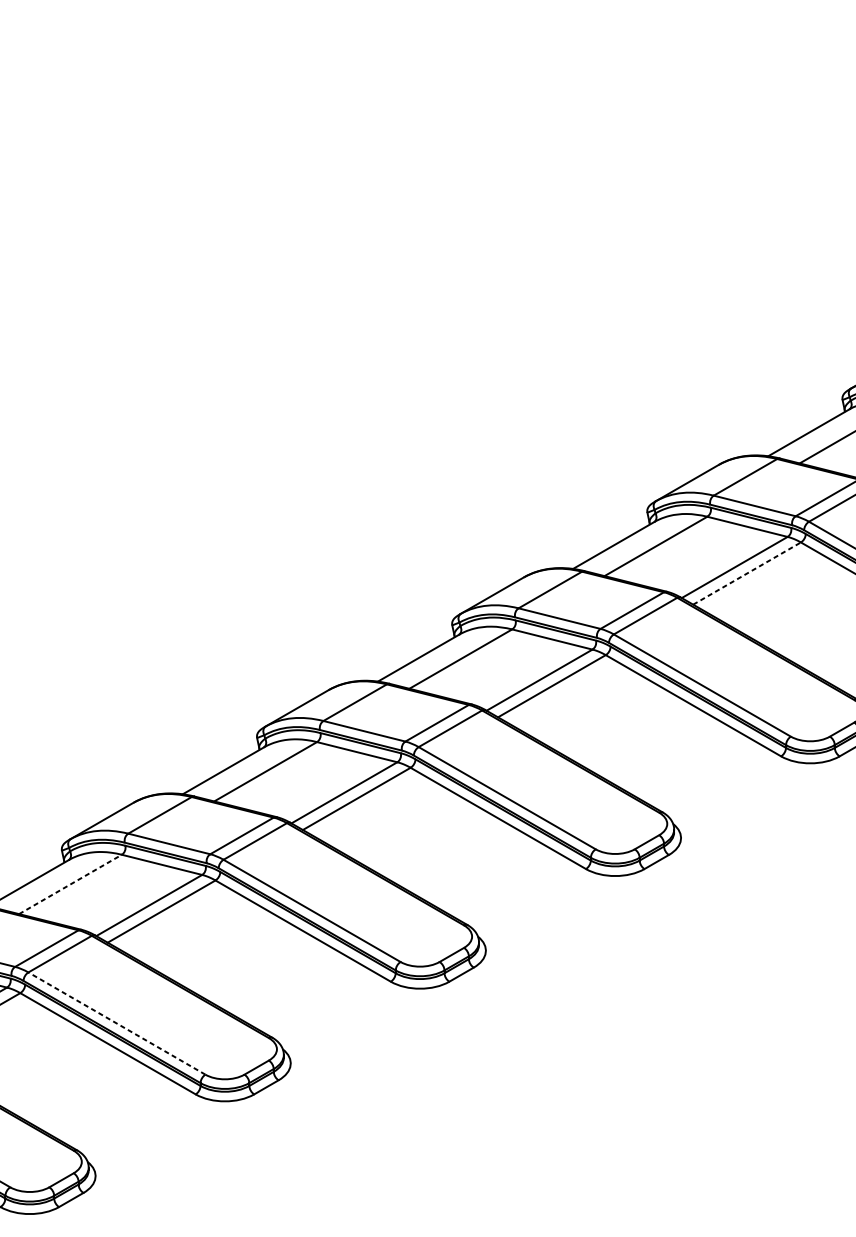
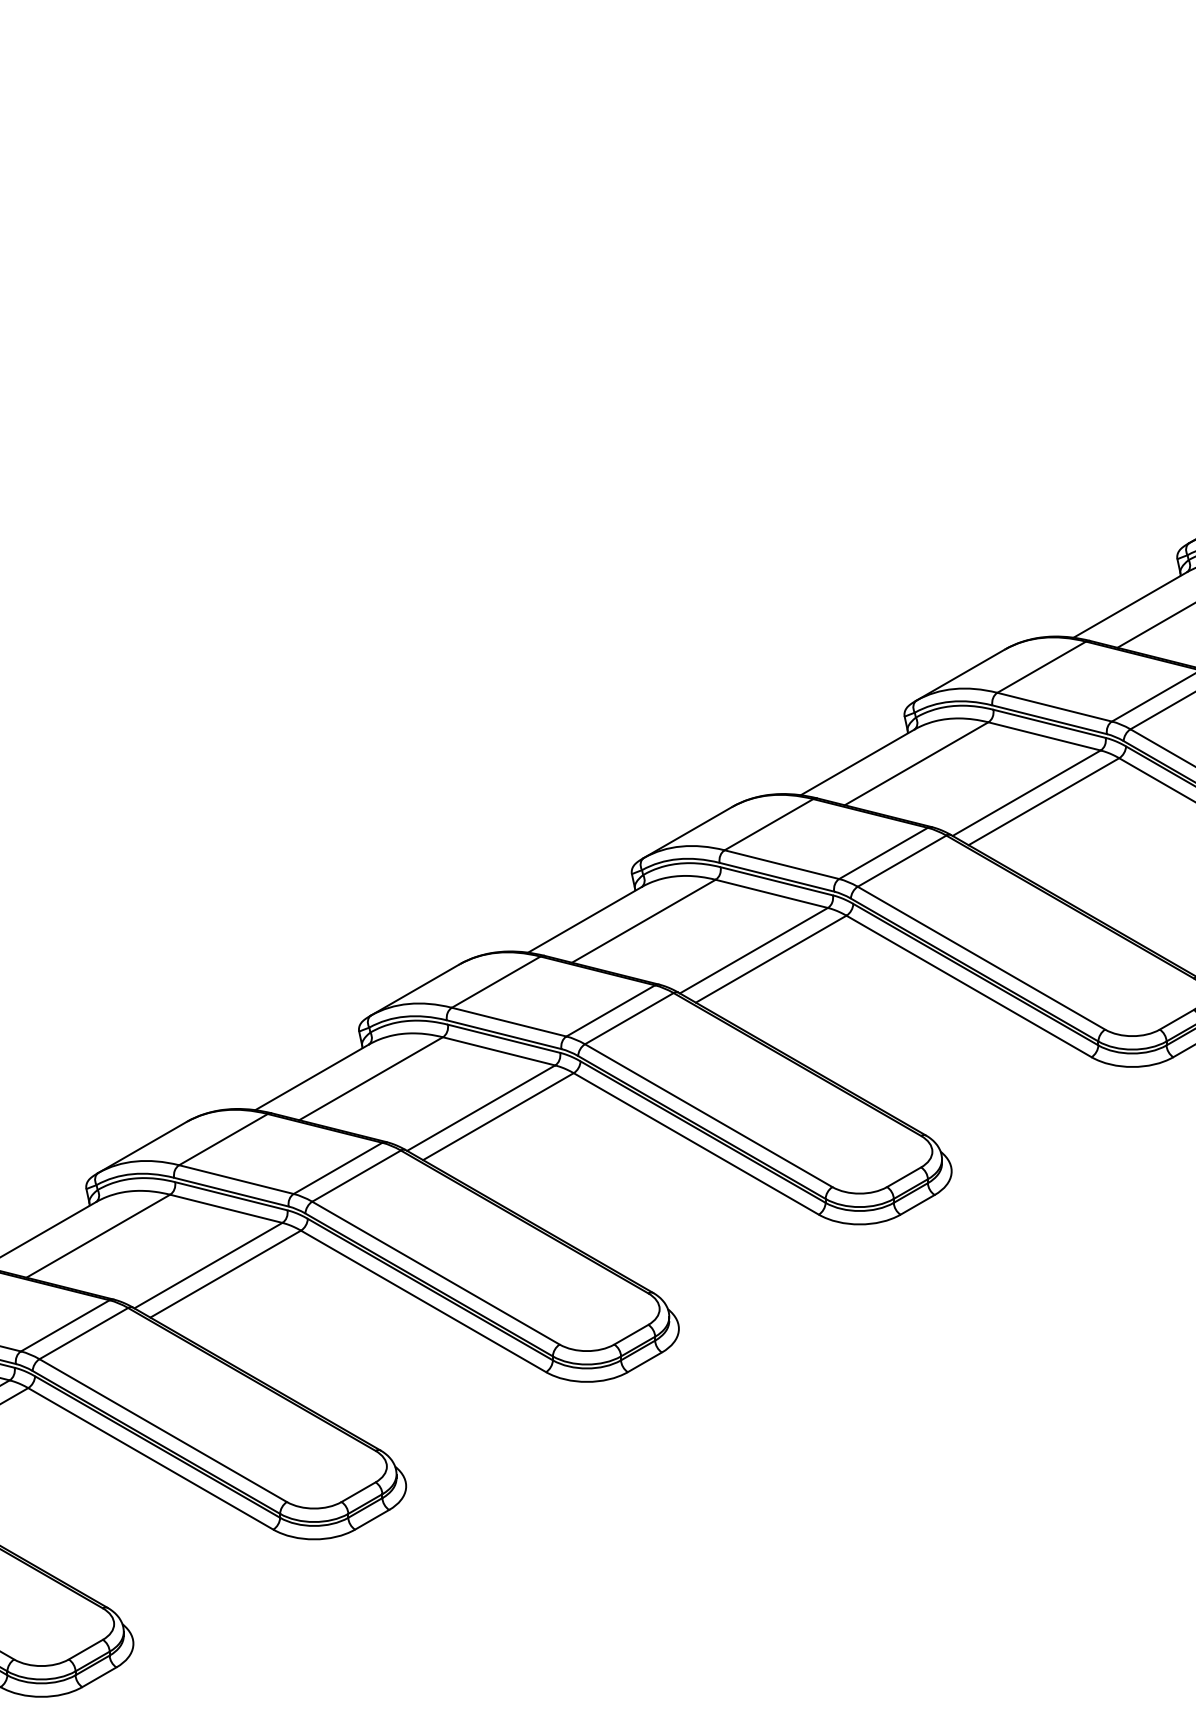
line: (746, 573) -> (1043, 801), dashed -> solid
line: (70, 884) -> (98, 1236), dashed -> solid
line: (117, 1023) -> (163, 1430), dashed -> solid

